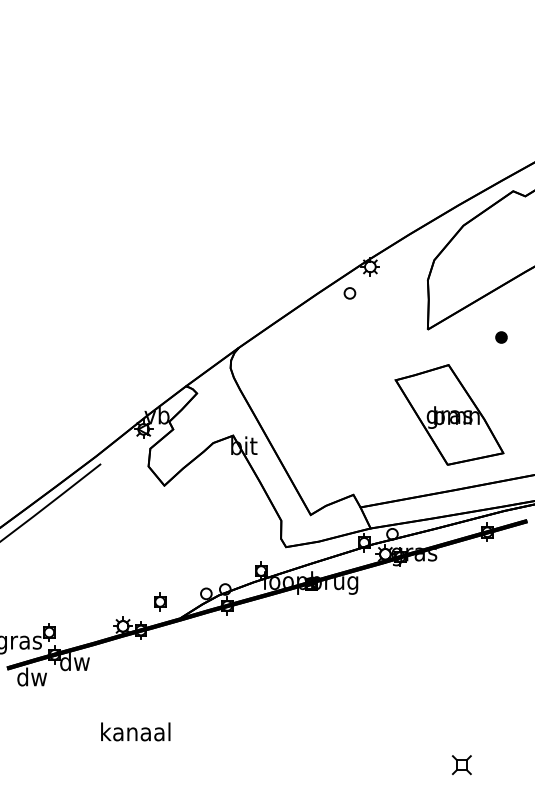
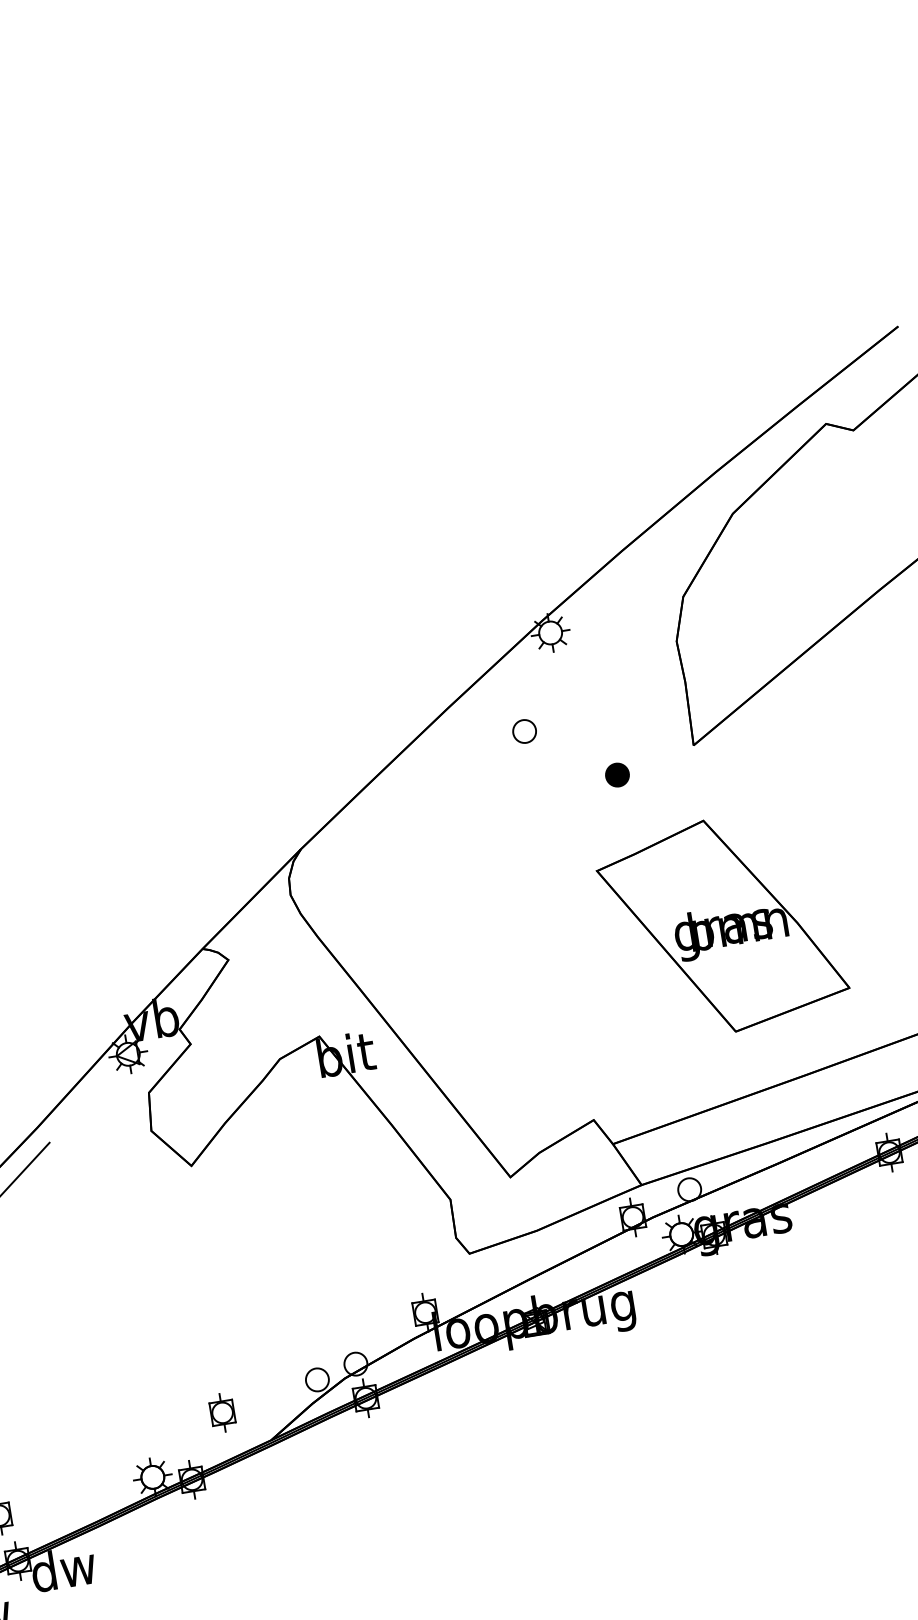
part: (349, 293) -> (523, 731), moved
part: (501, 337) -> (617, 775), moved
part: (449, 414) -> (722, 924), moved

